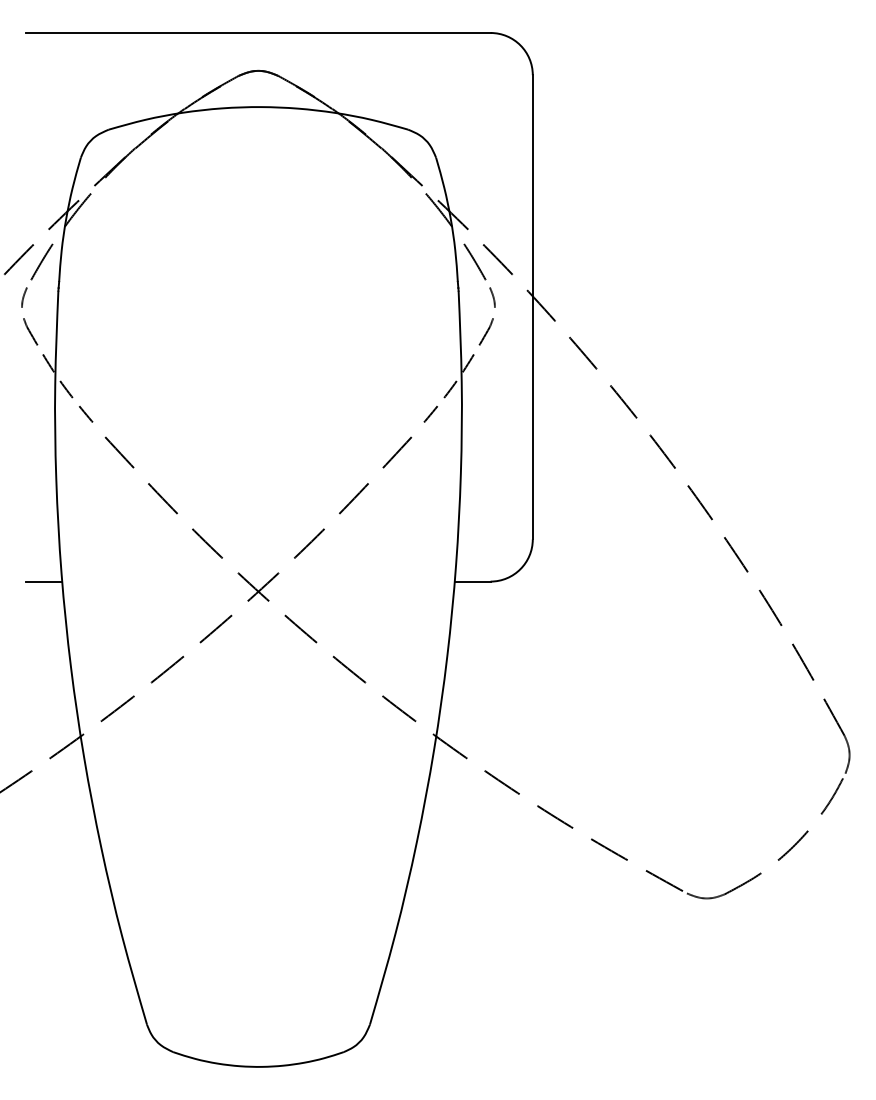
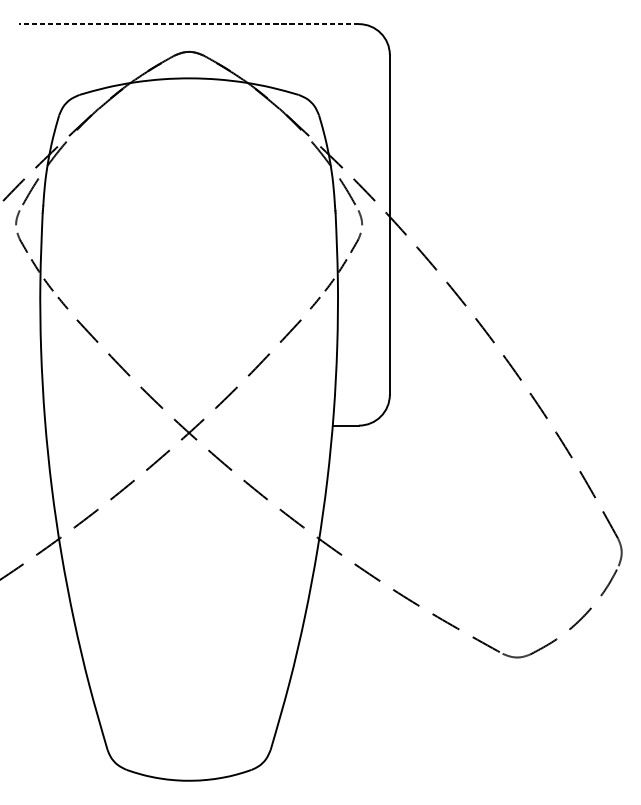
line: (258, 32) -> (189, 23), solid -> dashed
line: (44, 581) -> (32, 425), removed

